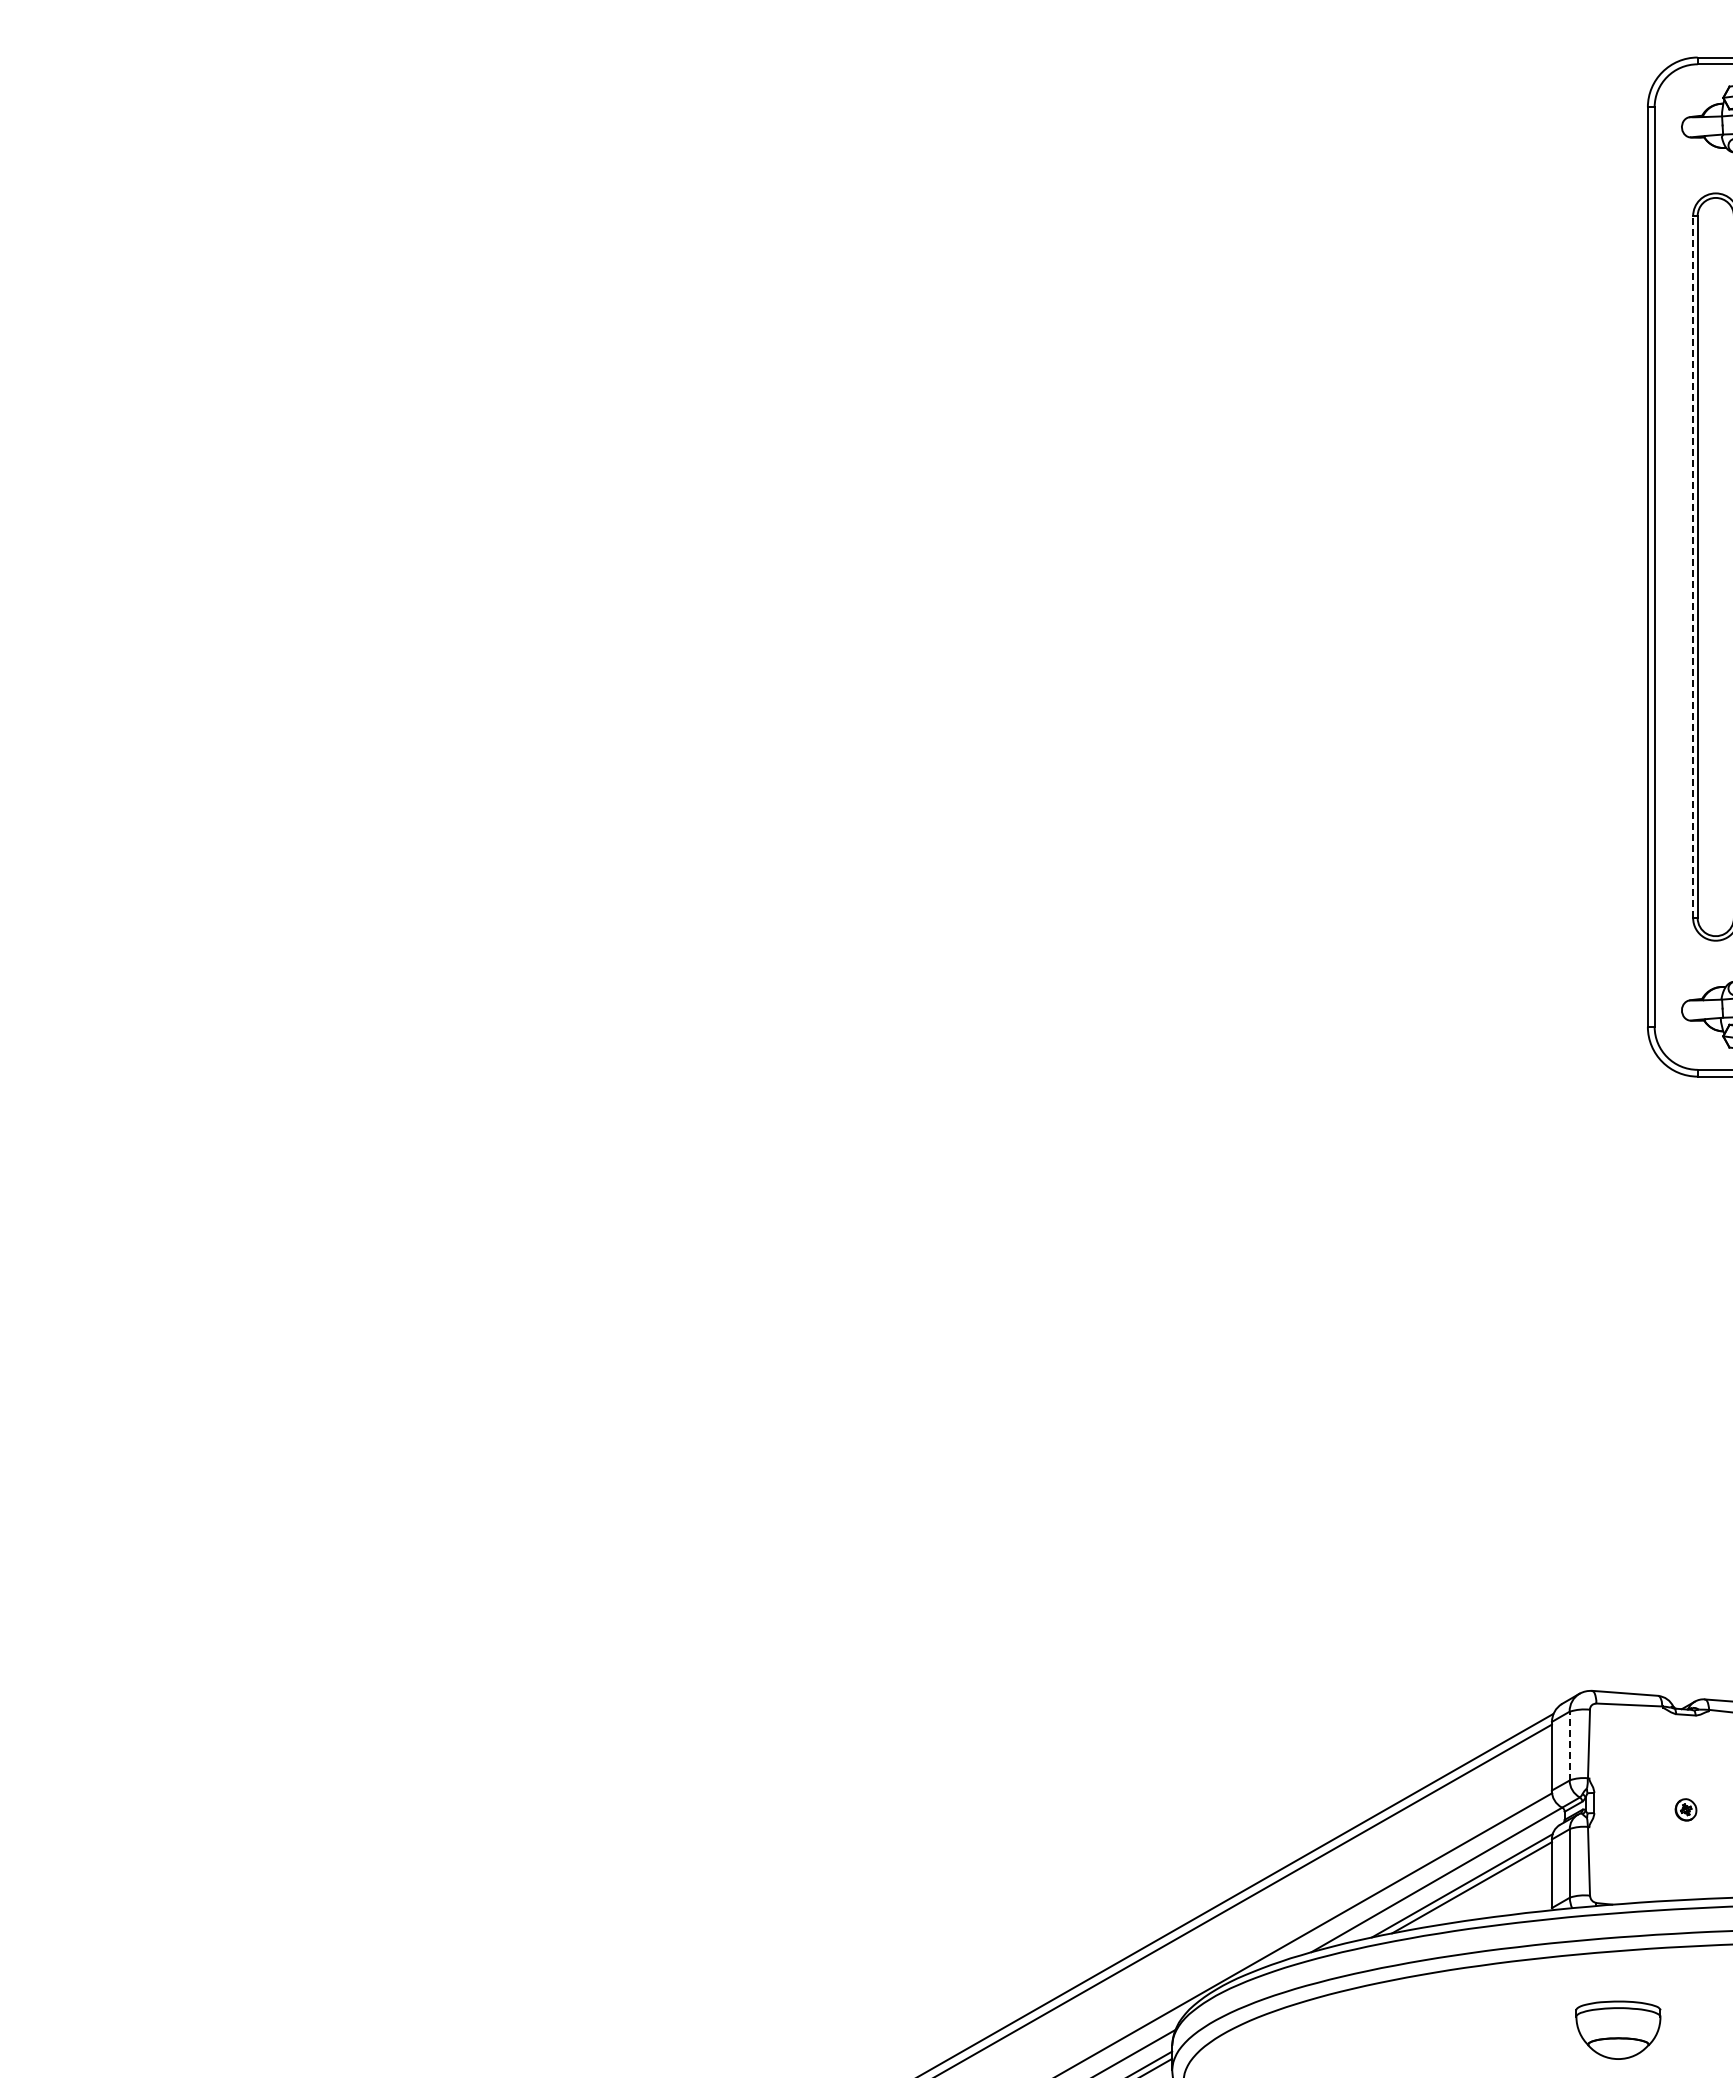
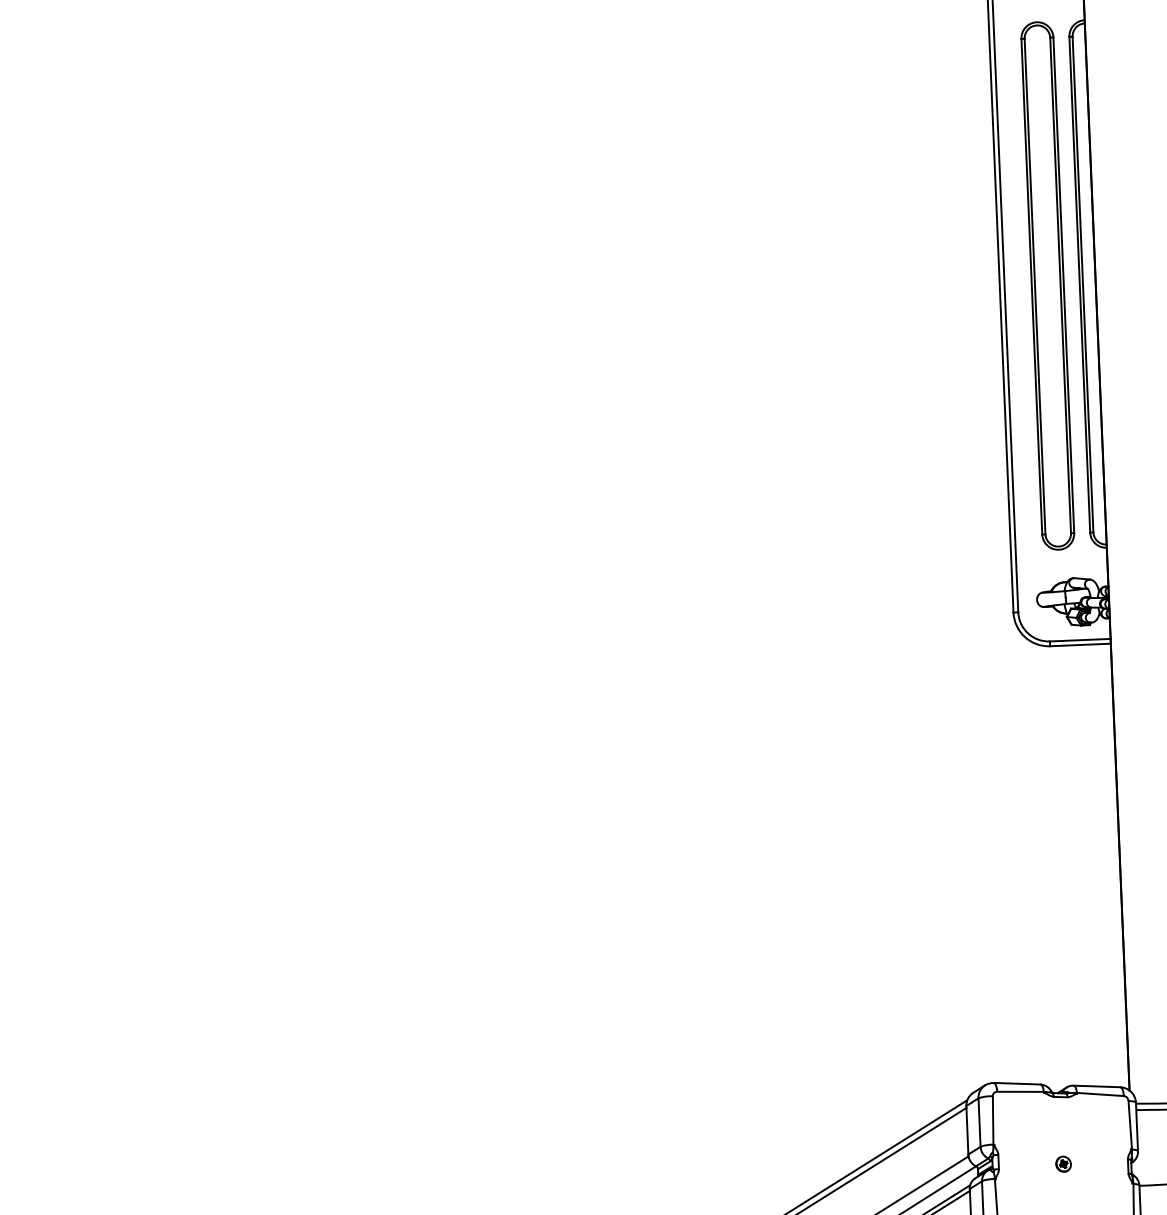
line: (1693, 566) -> (1032, 286), dashed -> solid
line: (1569, 1745) -> (979, 1122), dashed -> solid

